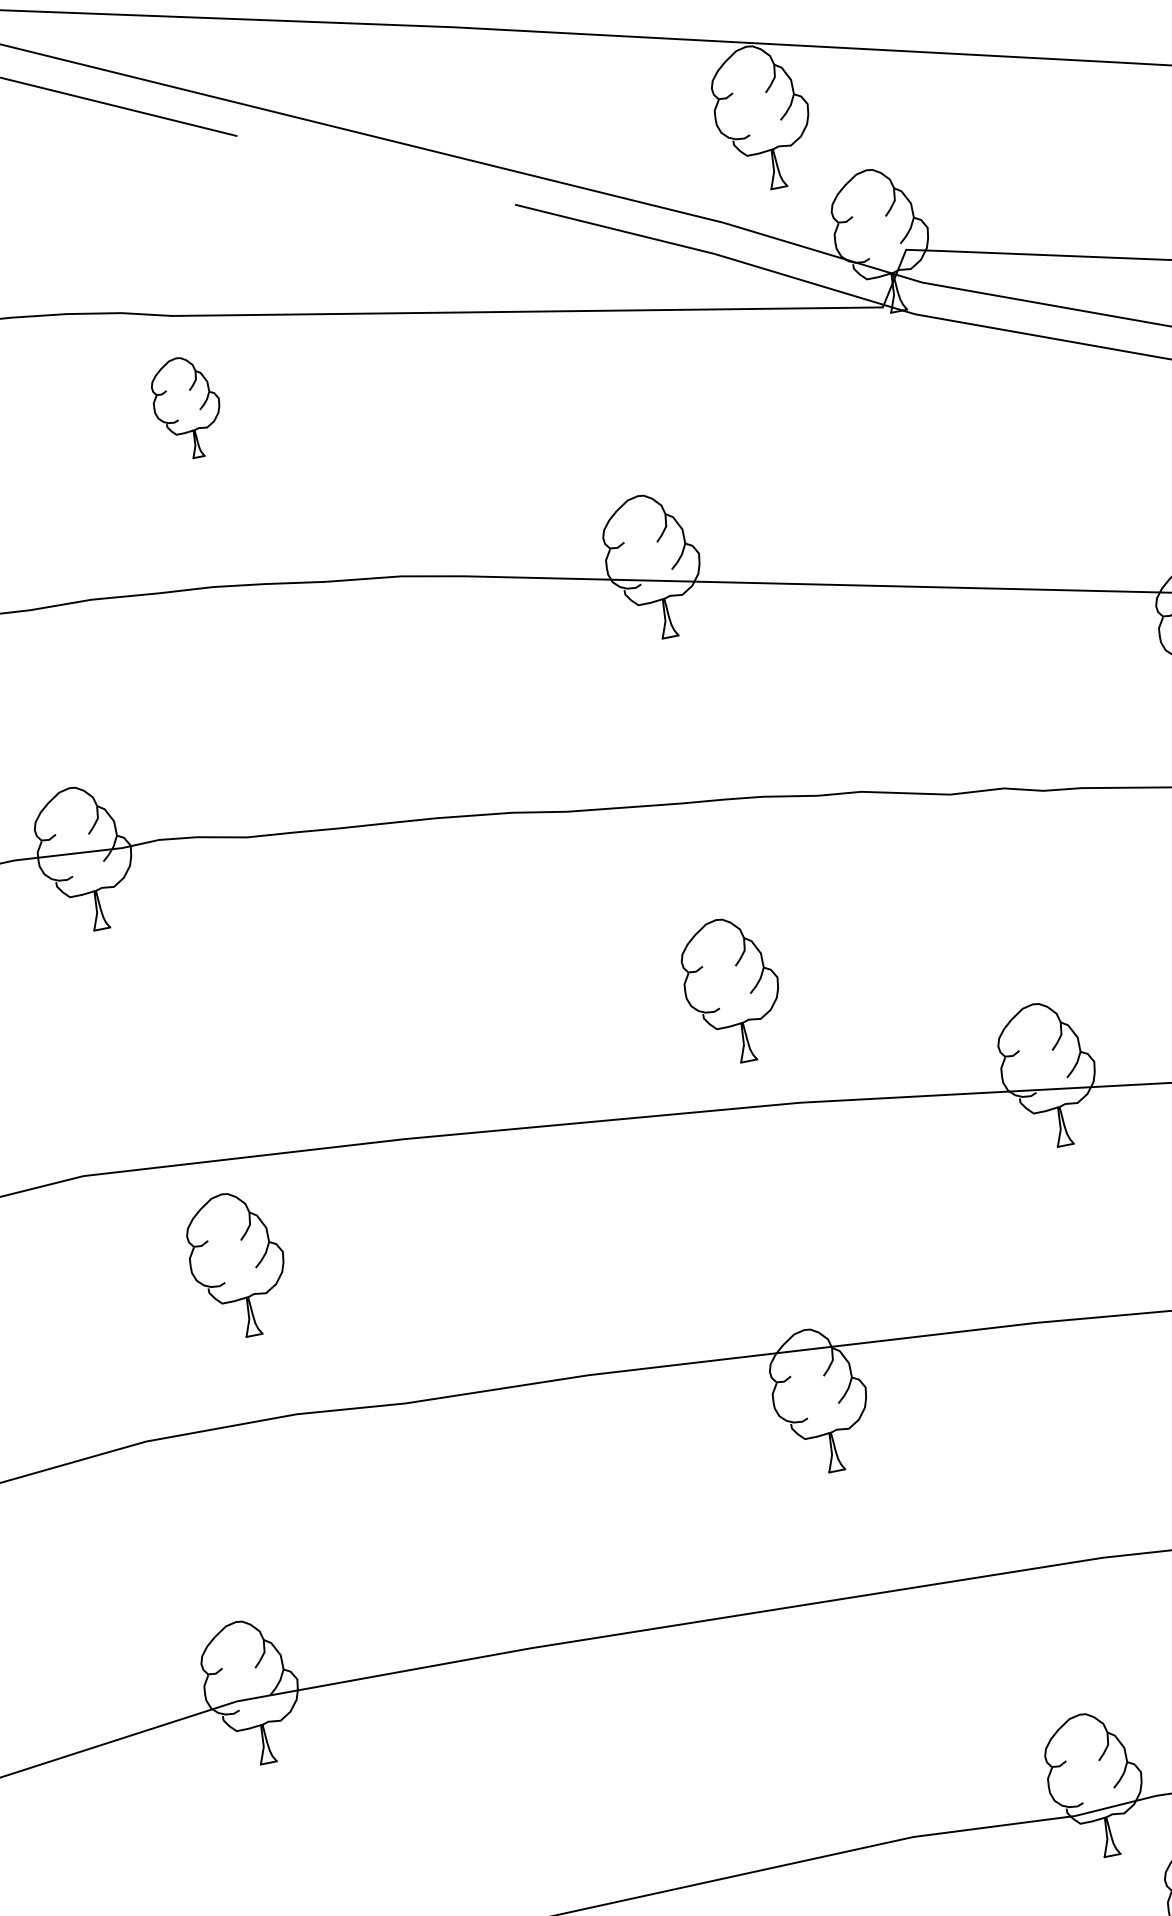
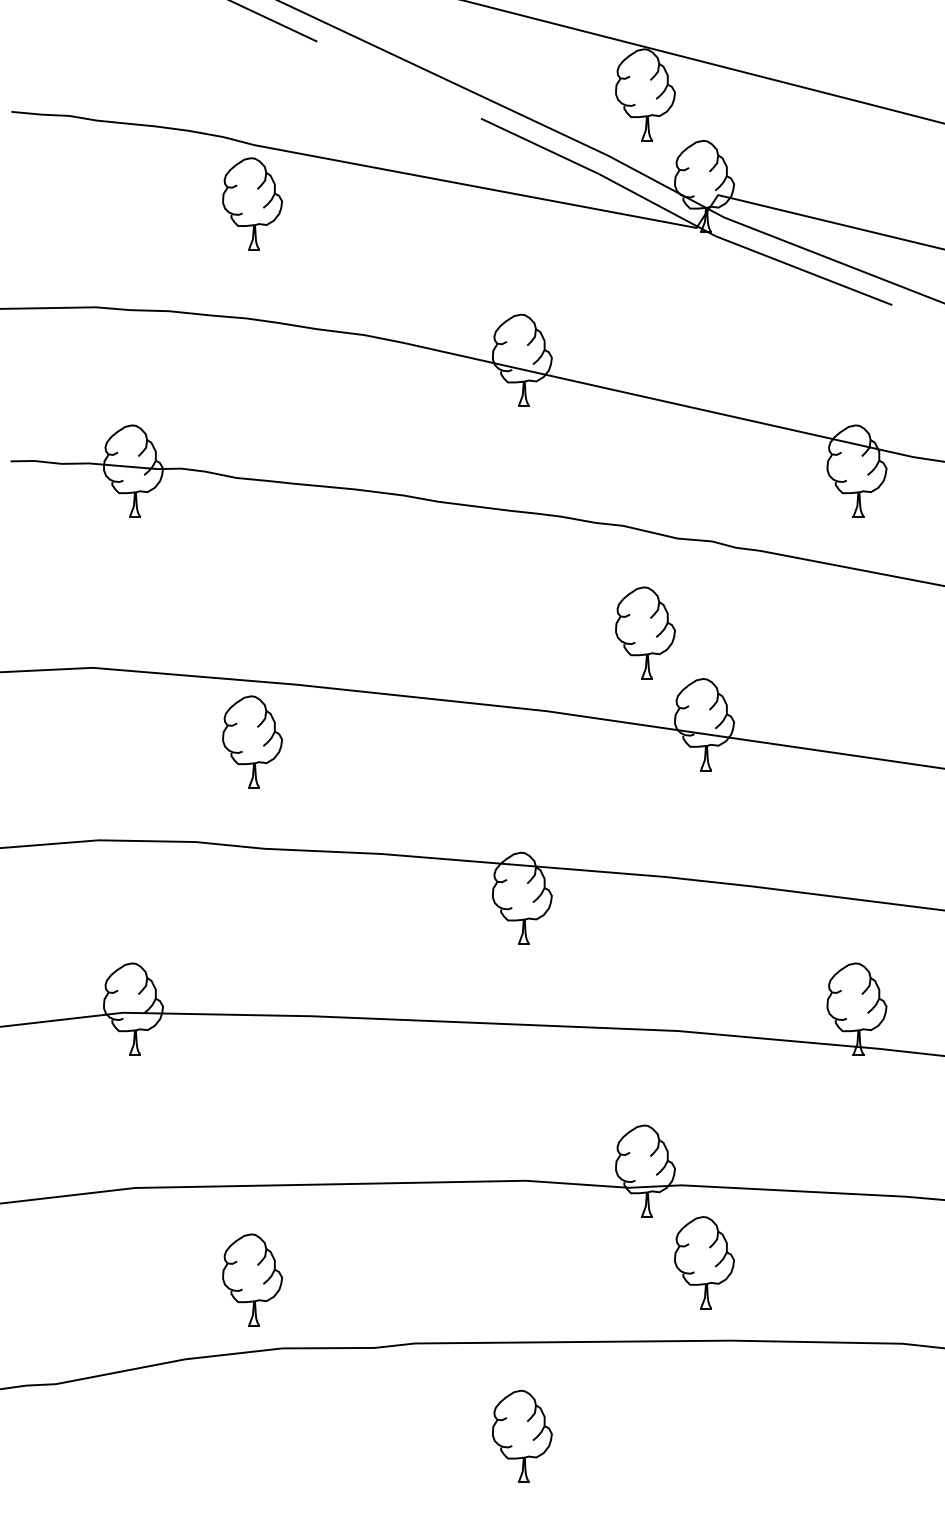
part: (187, 407) -> (252, 203), size x1.43
part: (732, 989) -> (645, 632), moved
part: (237, 1264) -> (252, 741), moved

